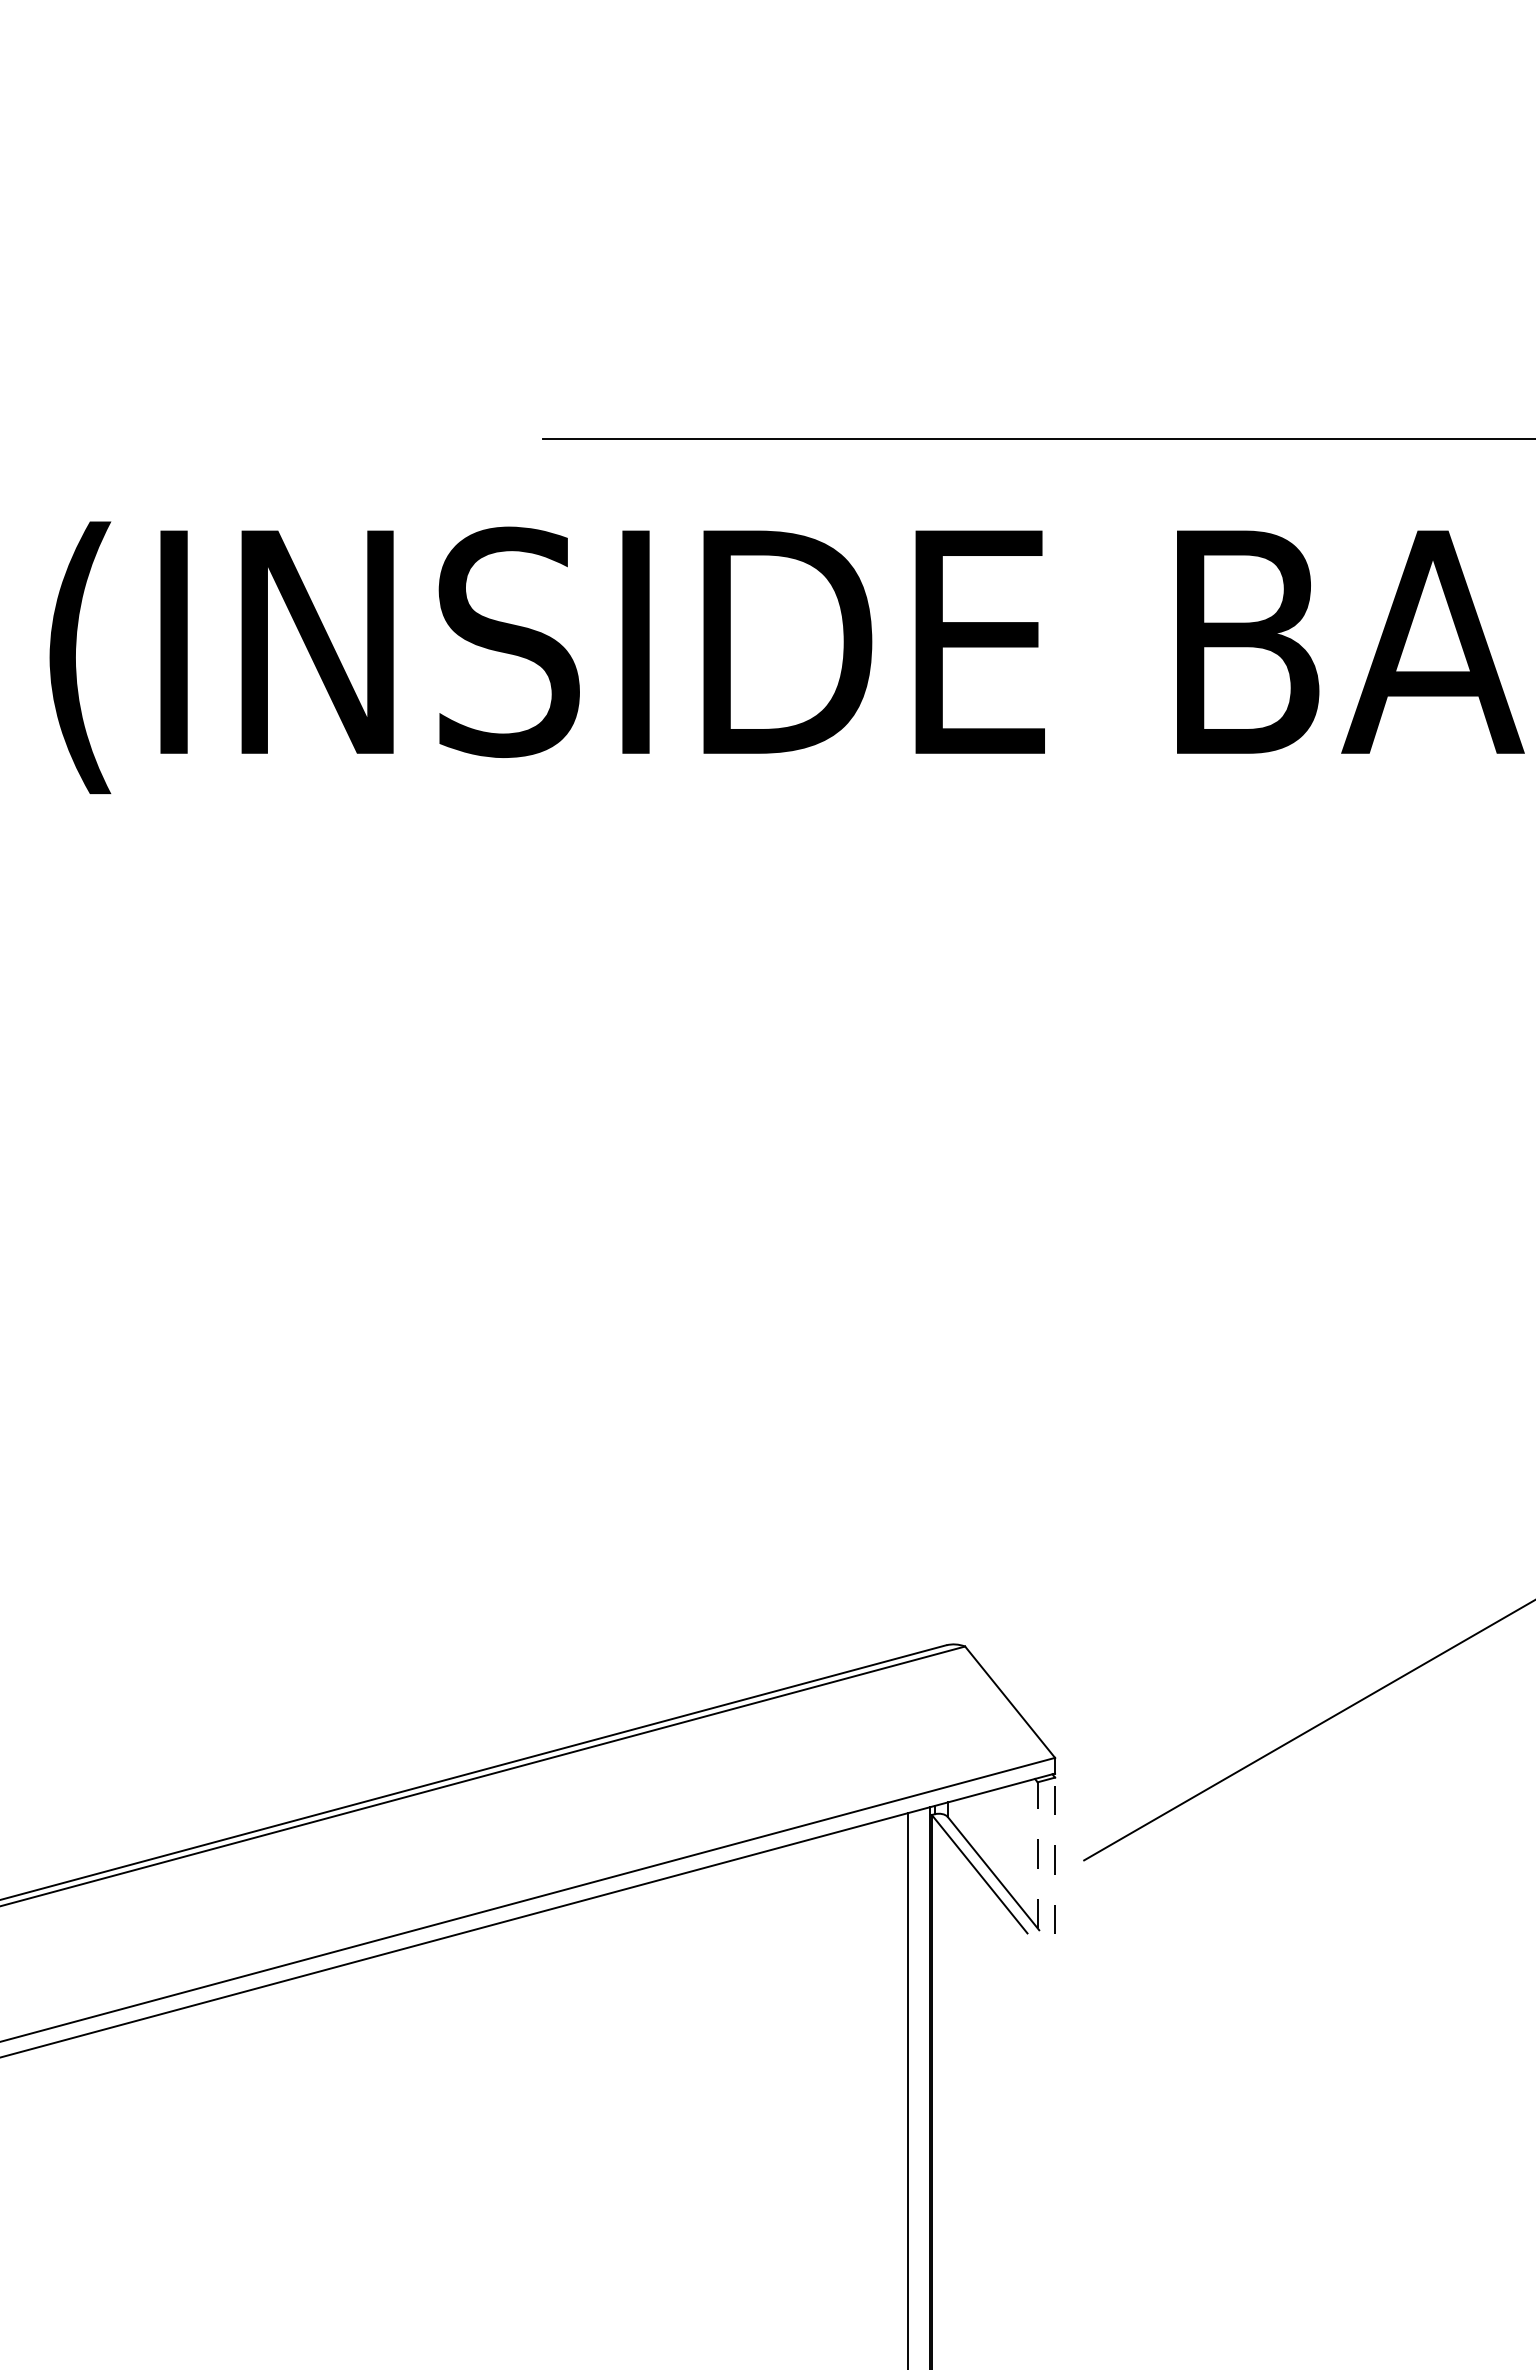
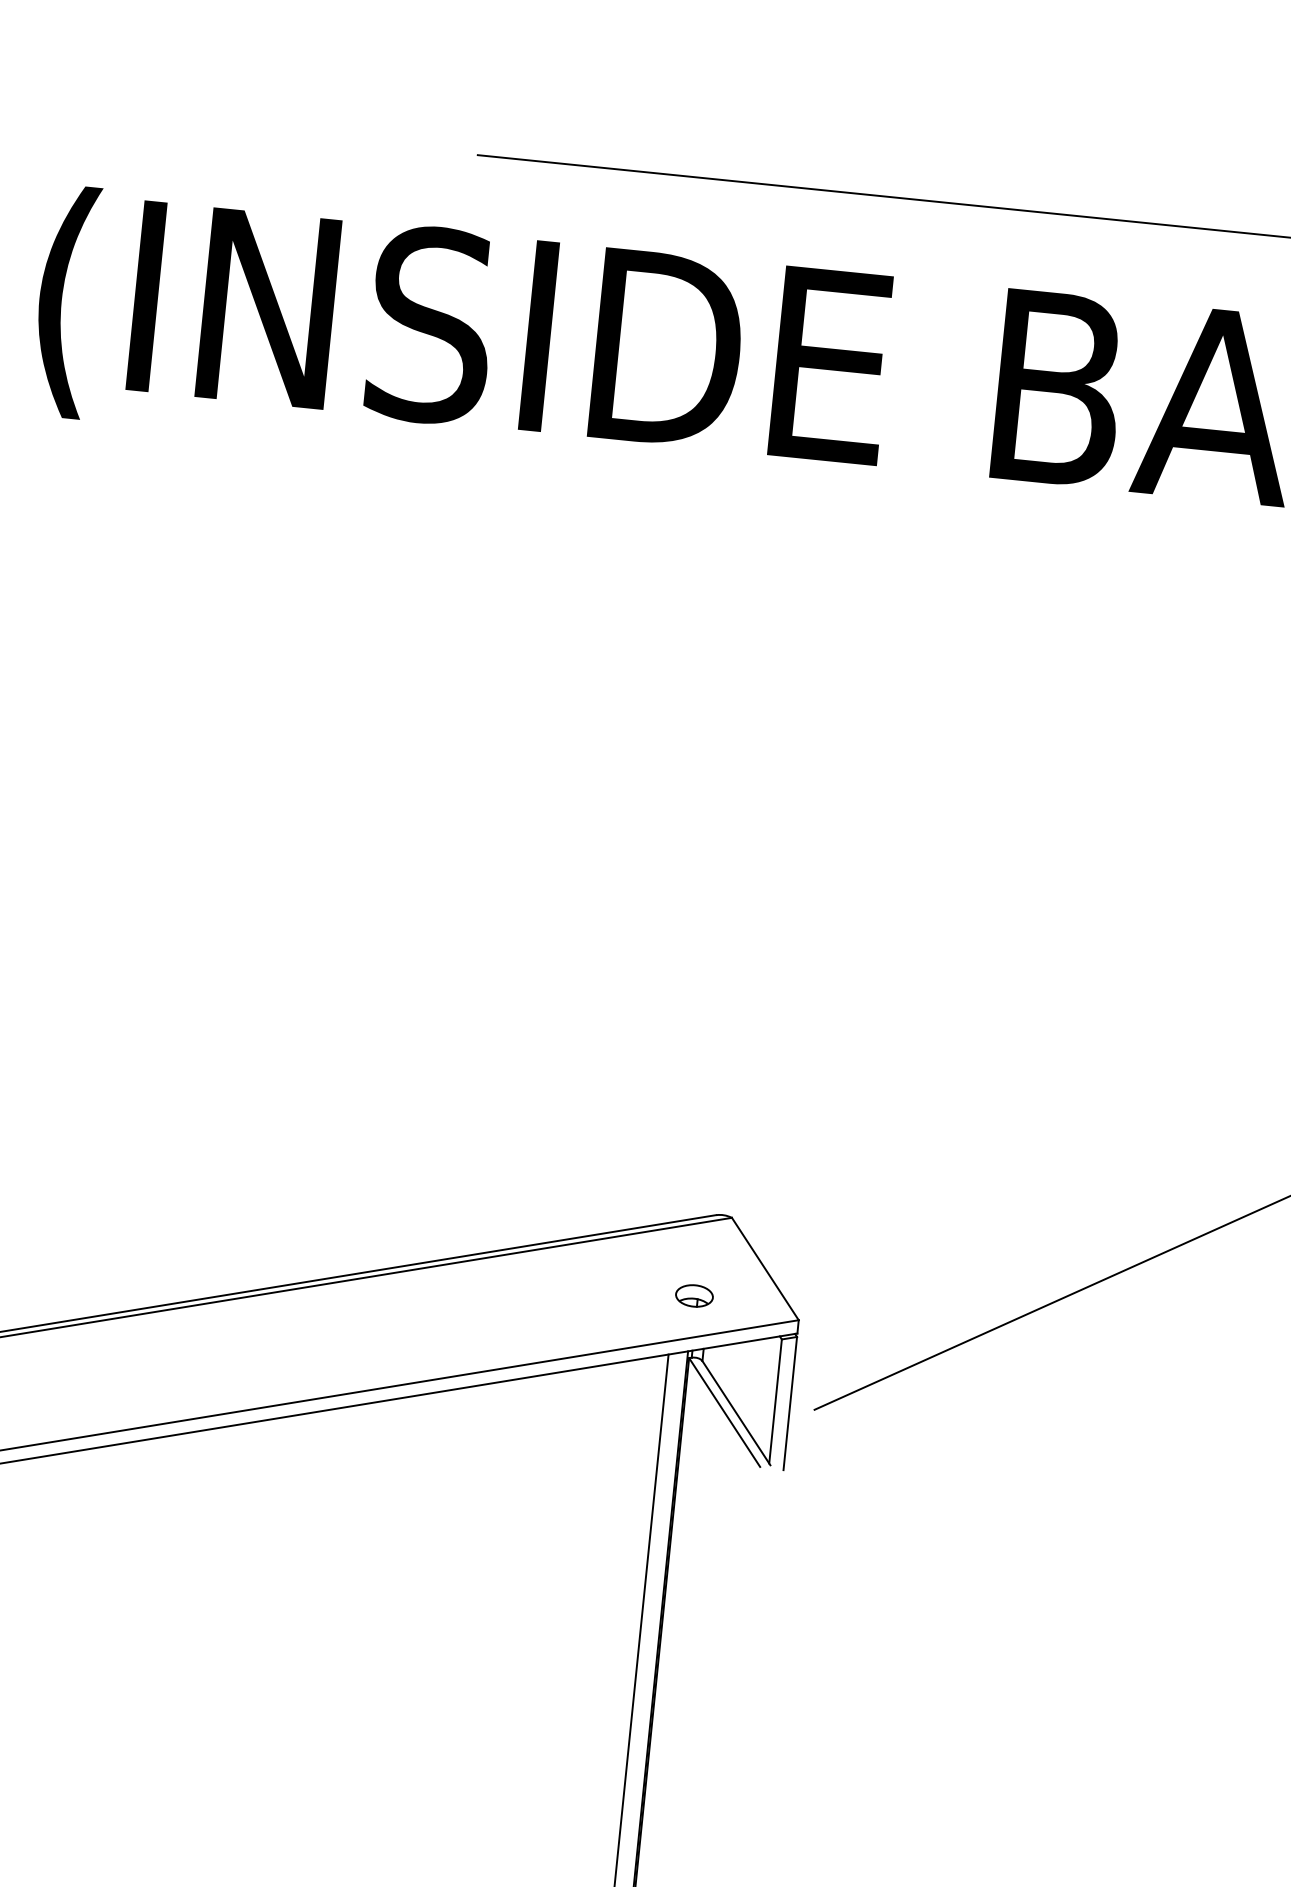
part: (930, 1741) -> (694, 1295), added
line: (1037, 1854) -> (775, 1400), dashed -> solid
line: (1055, 1855) -> (790, 1403), dashed -> solid

